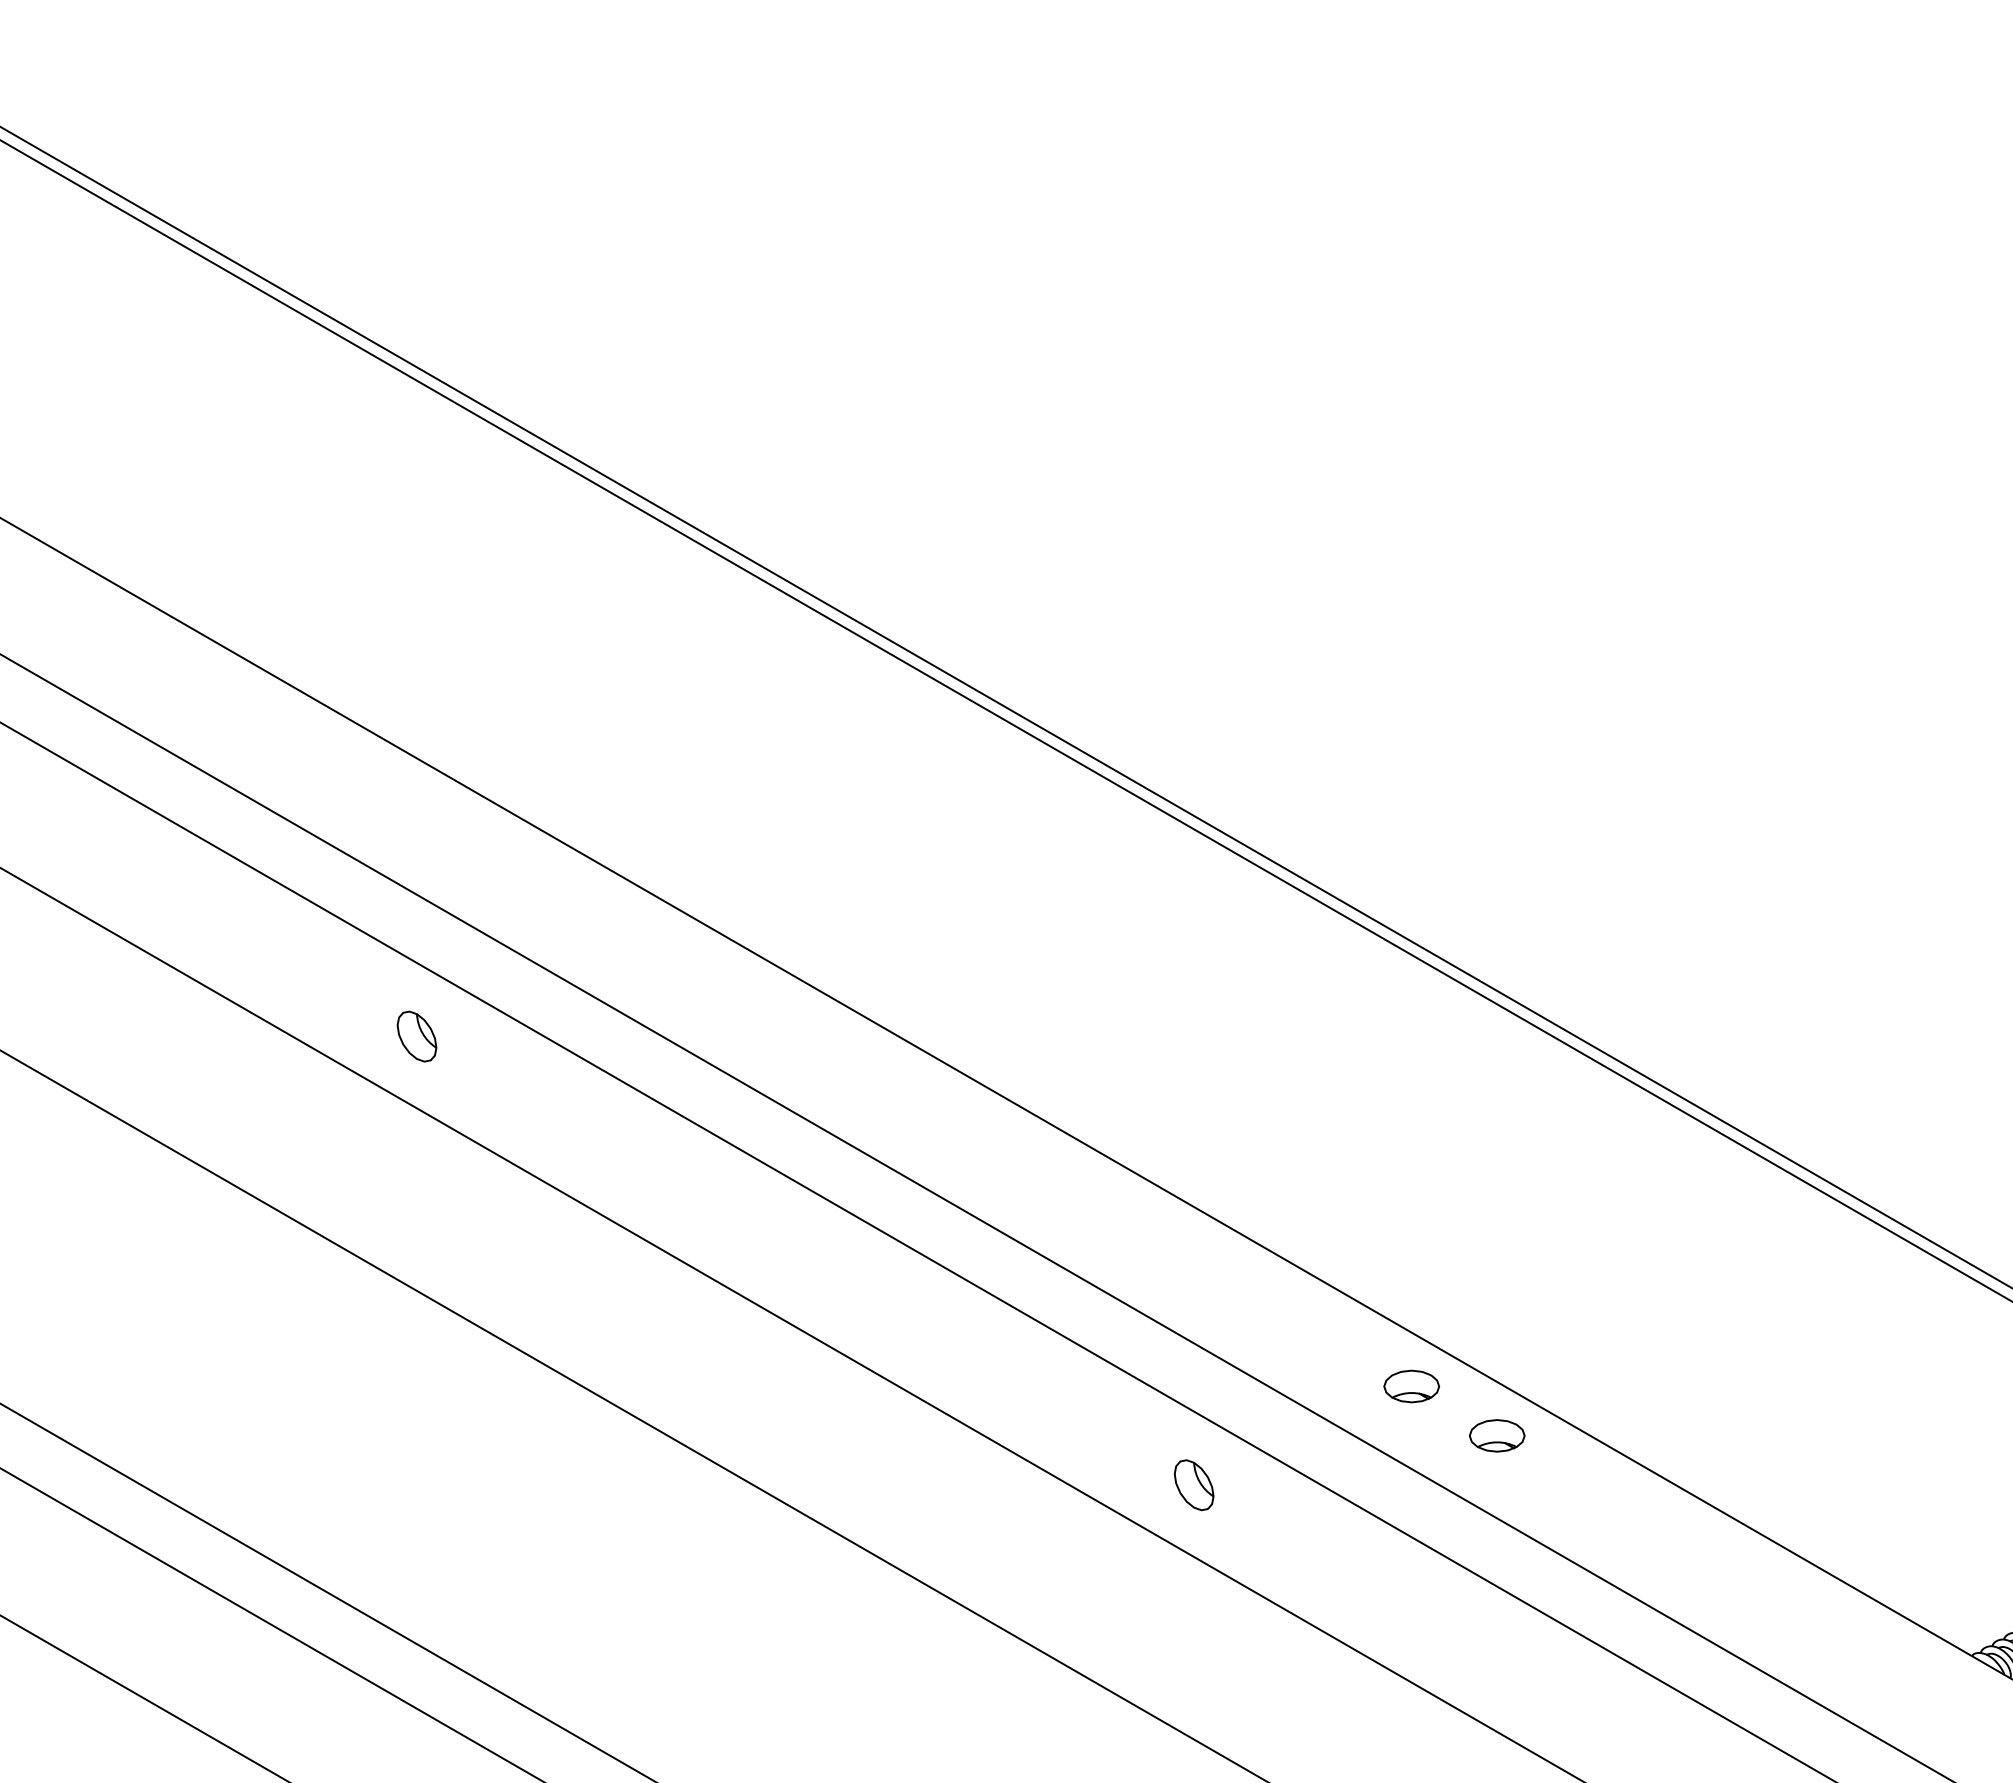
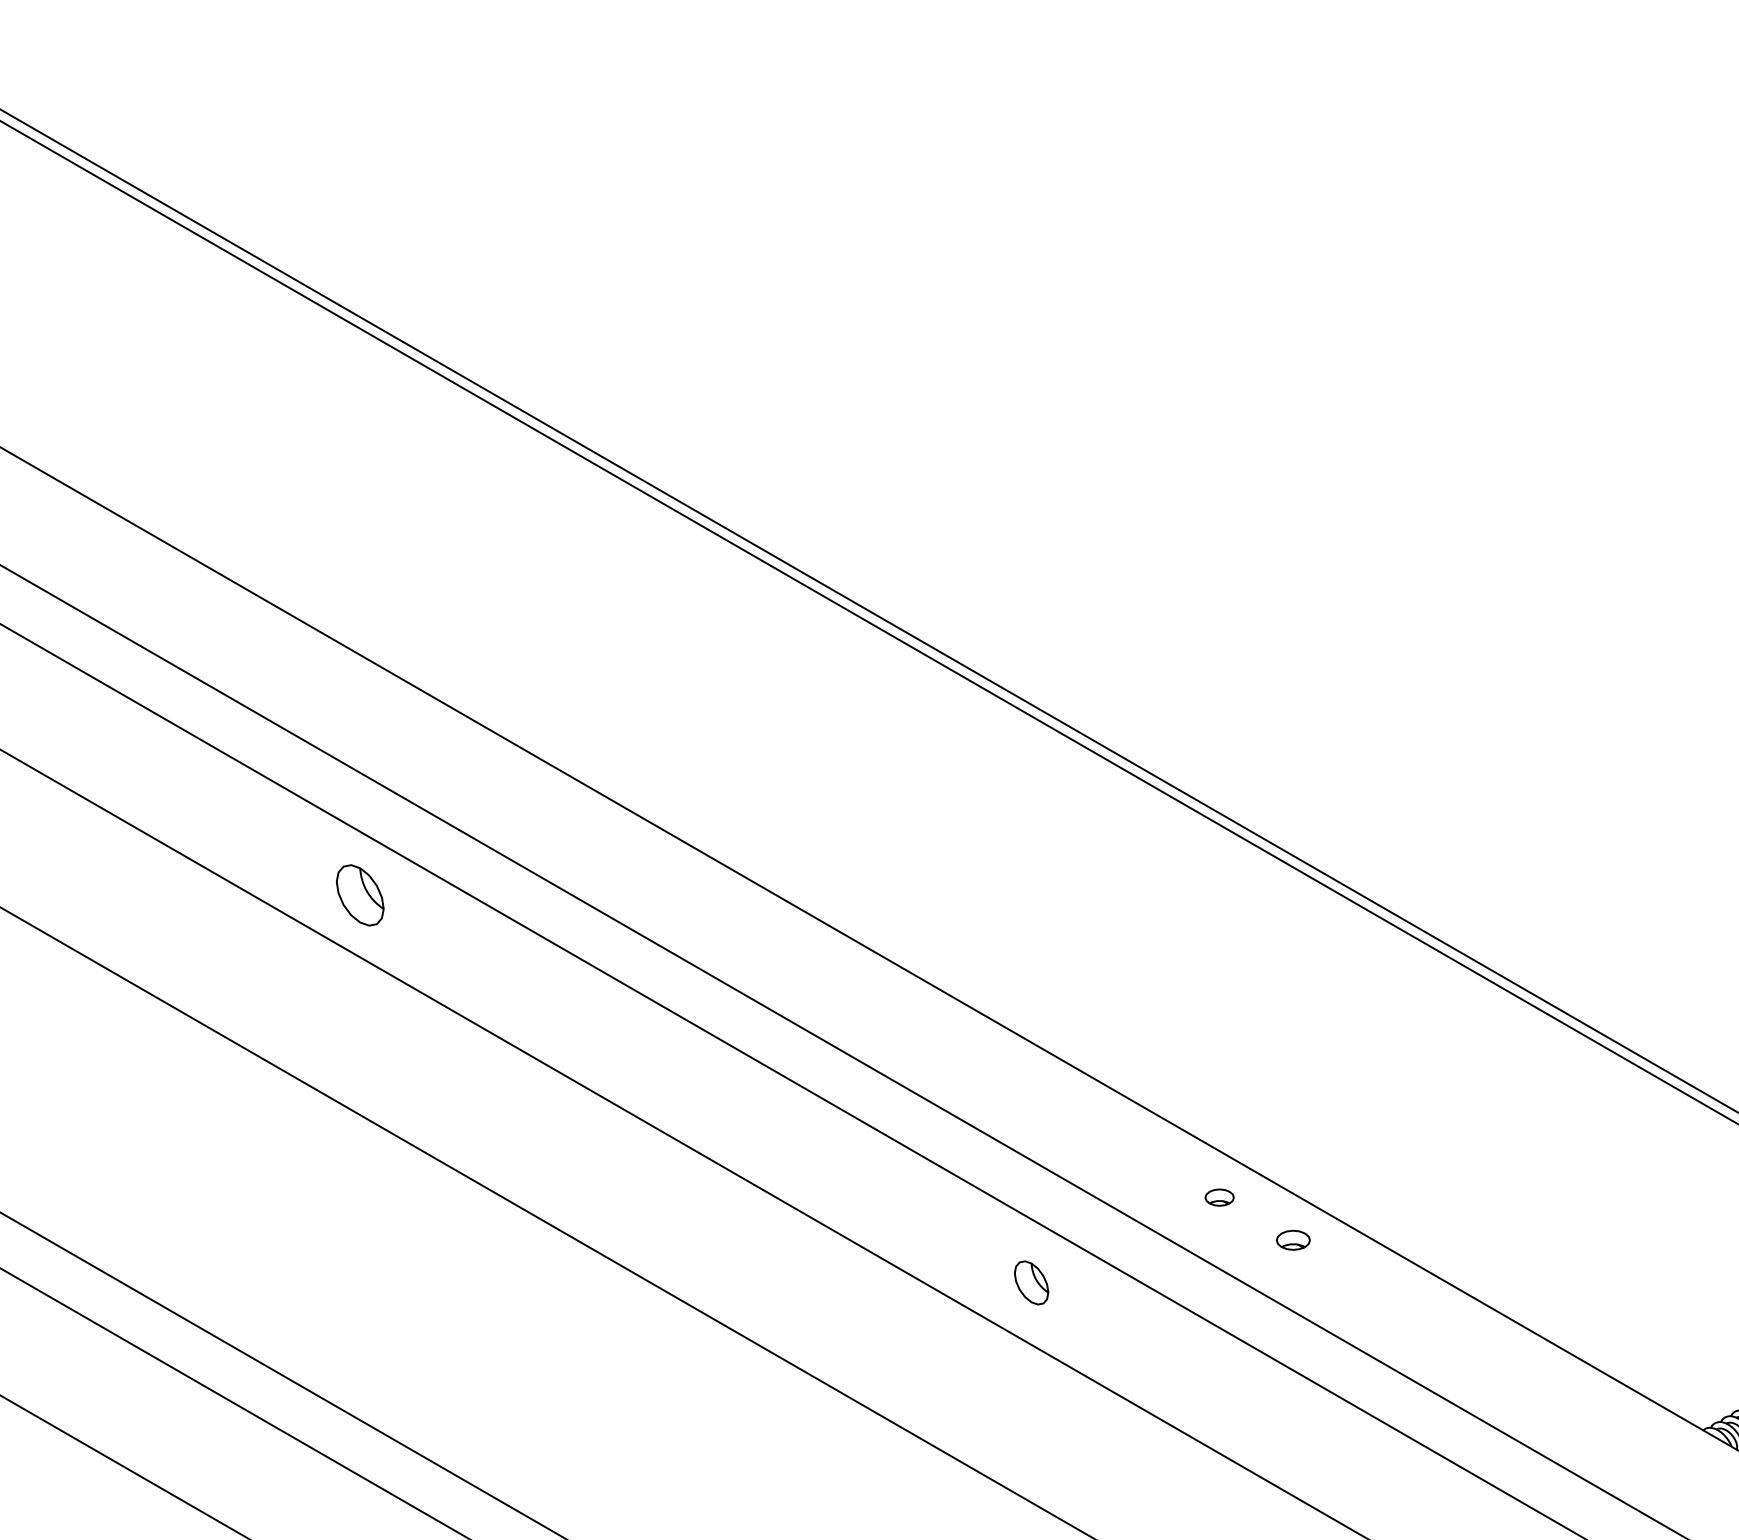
part: (416, 1036) -> (359, 895), size x1.4
part: (1411, 1386) -> (1219, 1197), size x0.6
part: (1496, 1435) -> (1292, 1239), size x0.7

